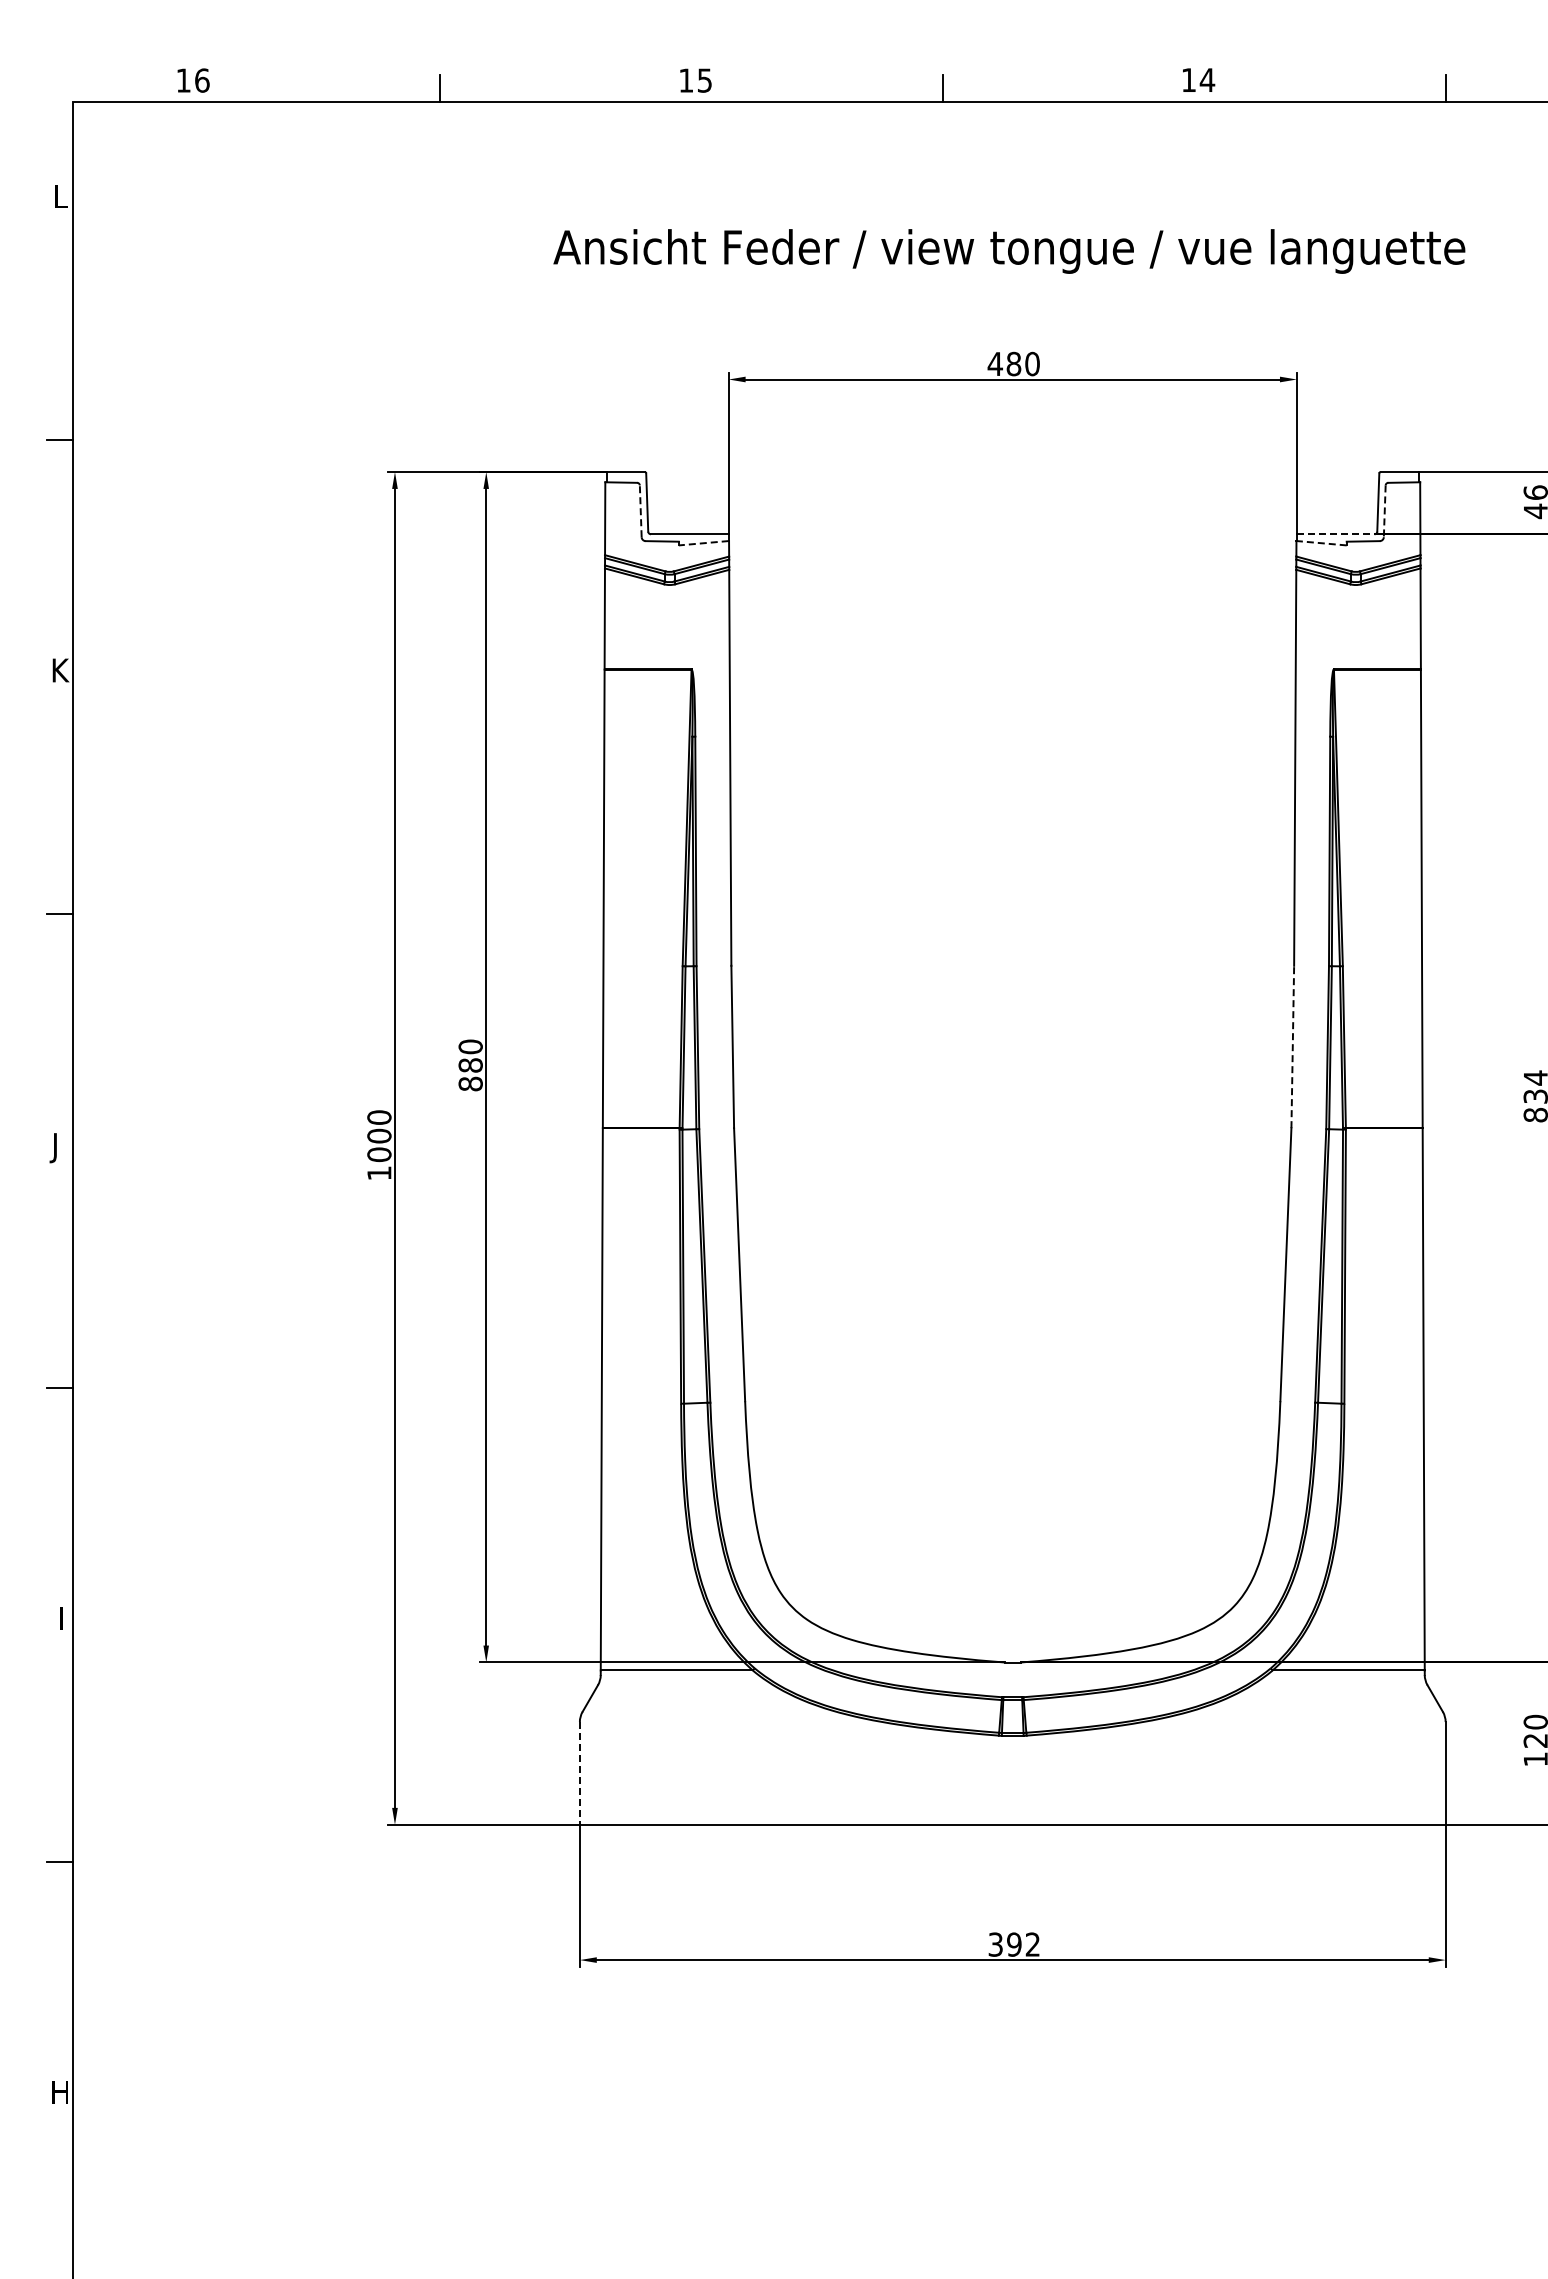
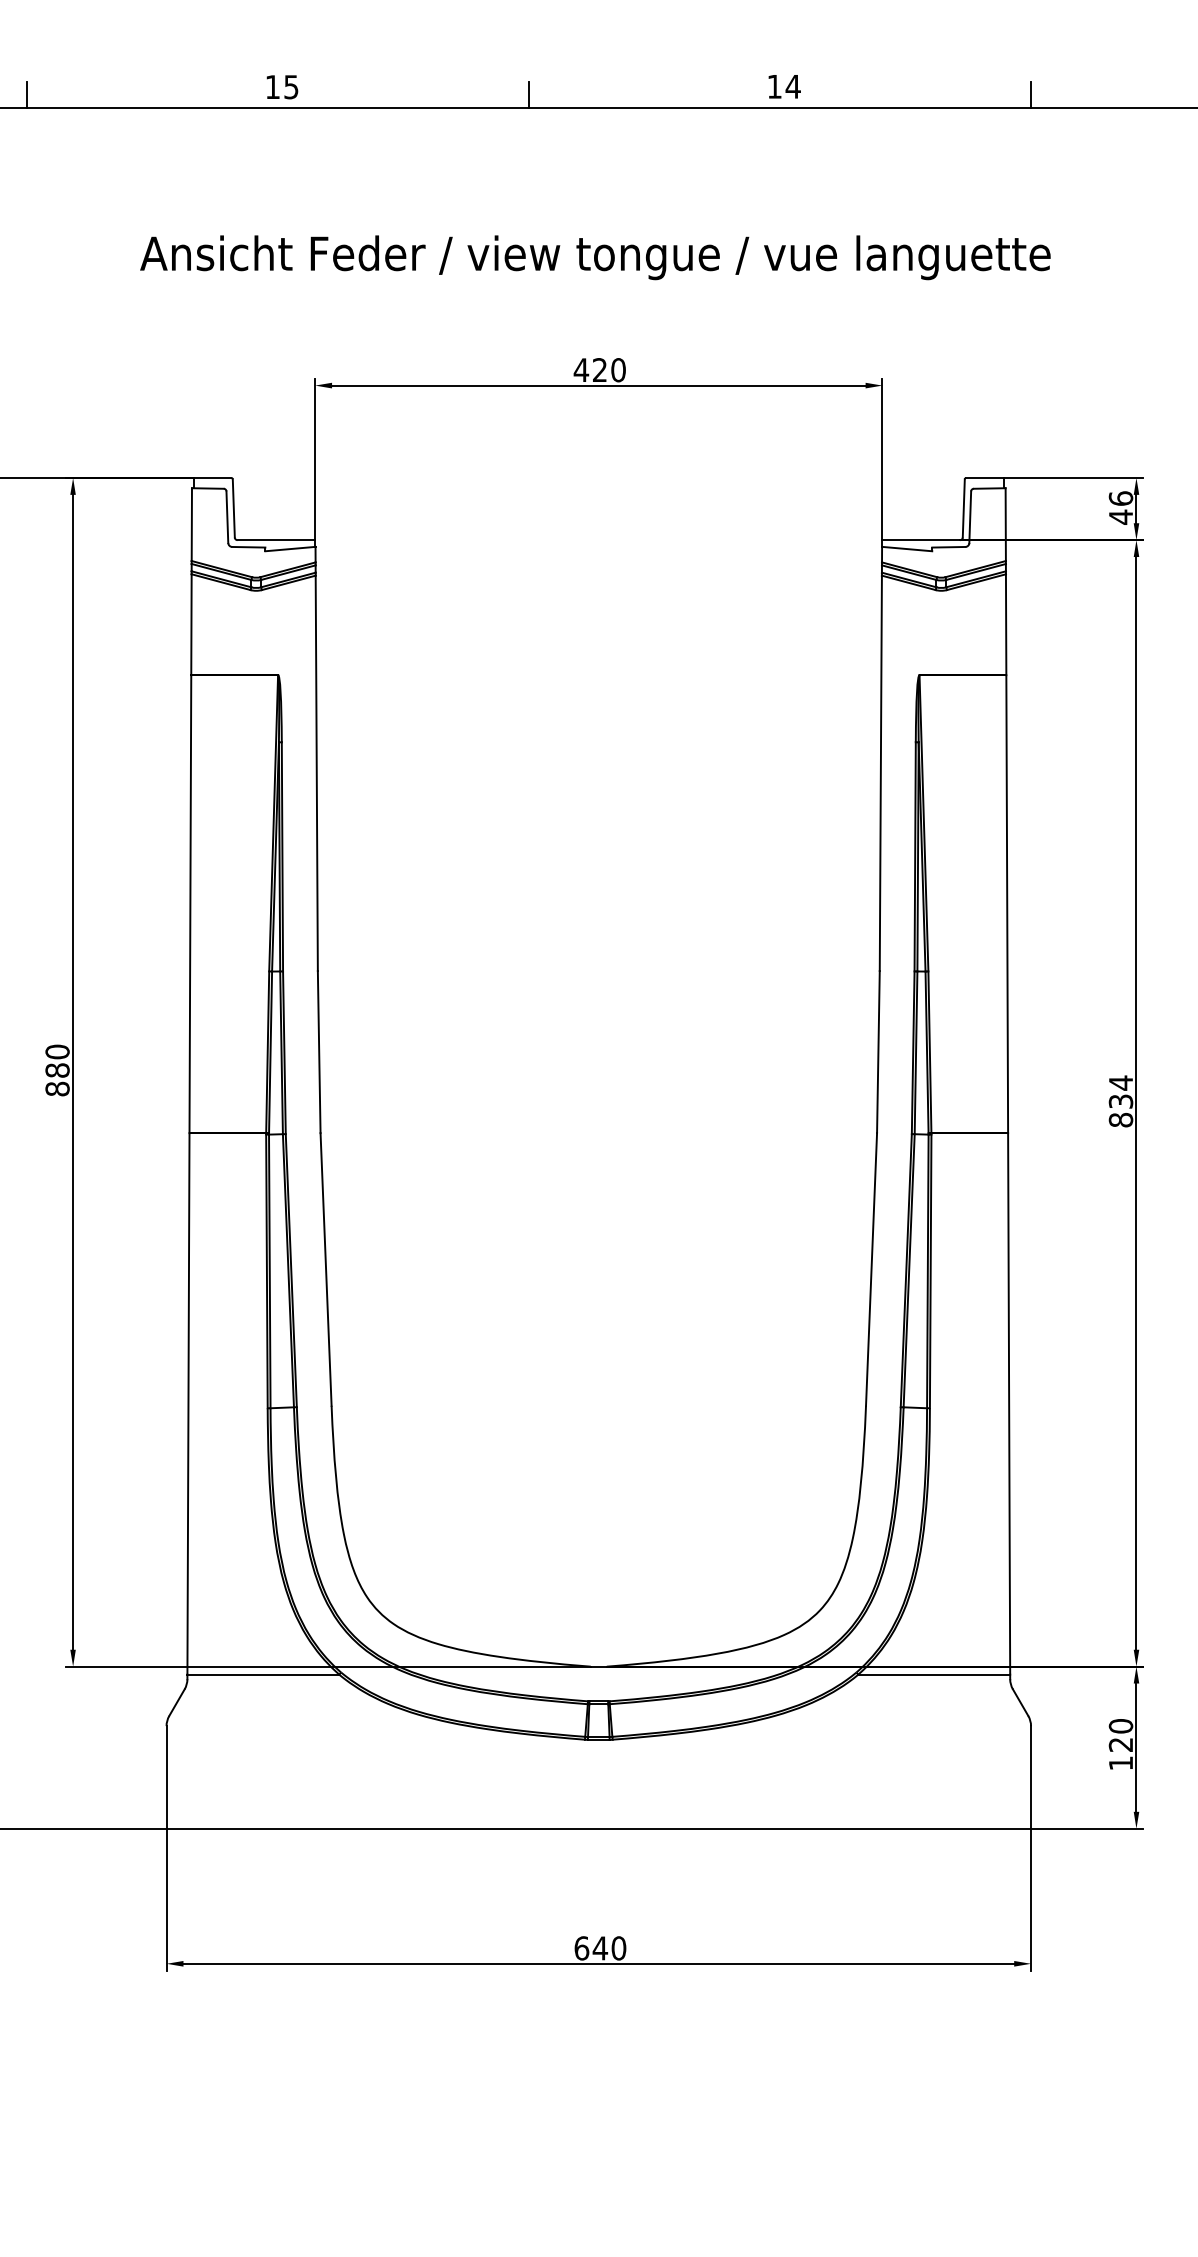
text: (1013, 364) -> (599, 370), 480 -> 420
line: (640, 511) -> (227, 517), dashed -> solid
line: (1384, 511) -> (969, 517), dashed -> solid
line: (1335, 534) -> (921, 540), dashed -> solid
line: (703, 543) -> (290, 549), dashed -> solid
line: (1321, 543) -> (907, 549), dashed -> solid
line: (1292, 1046) -> (878, 1051), dashed -> solid
line: (579, 1773) -> (166, 1777), dashed -> solid
text: (1014, 1944) -> (600, 1948), 392 -> 640

